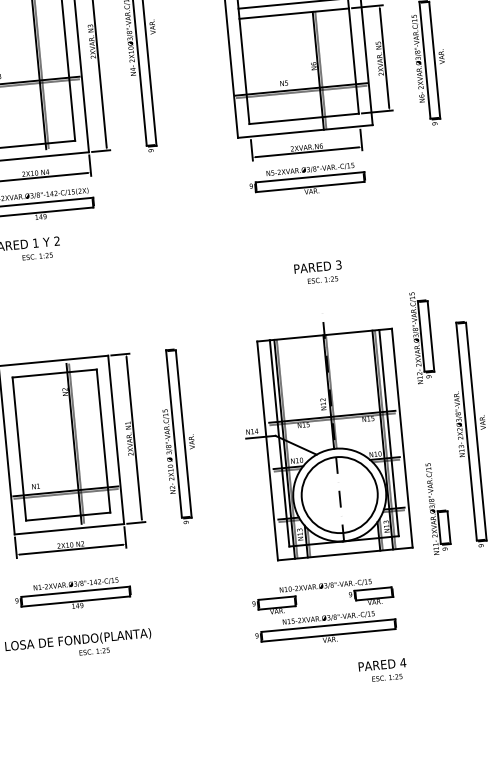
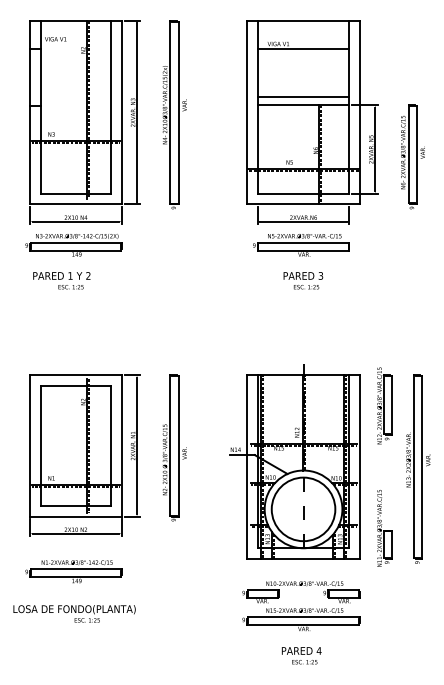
text: (318, 272) -> (303, 280), moved
part: (422, 337) -> (384, 405), moved
part: (324, 612) -> (301, 605), moved
text: (382, 670) -> (301, 655), moved

